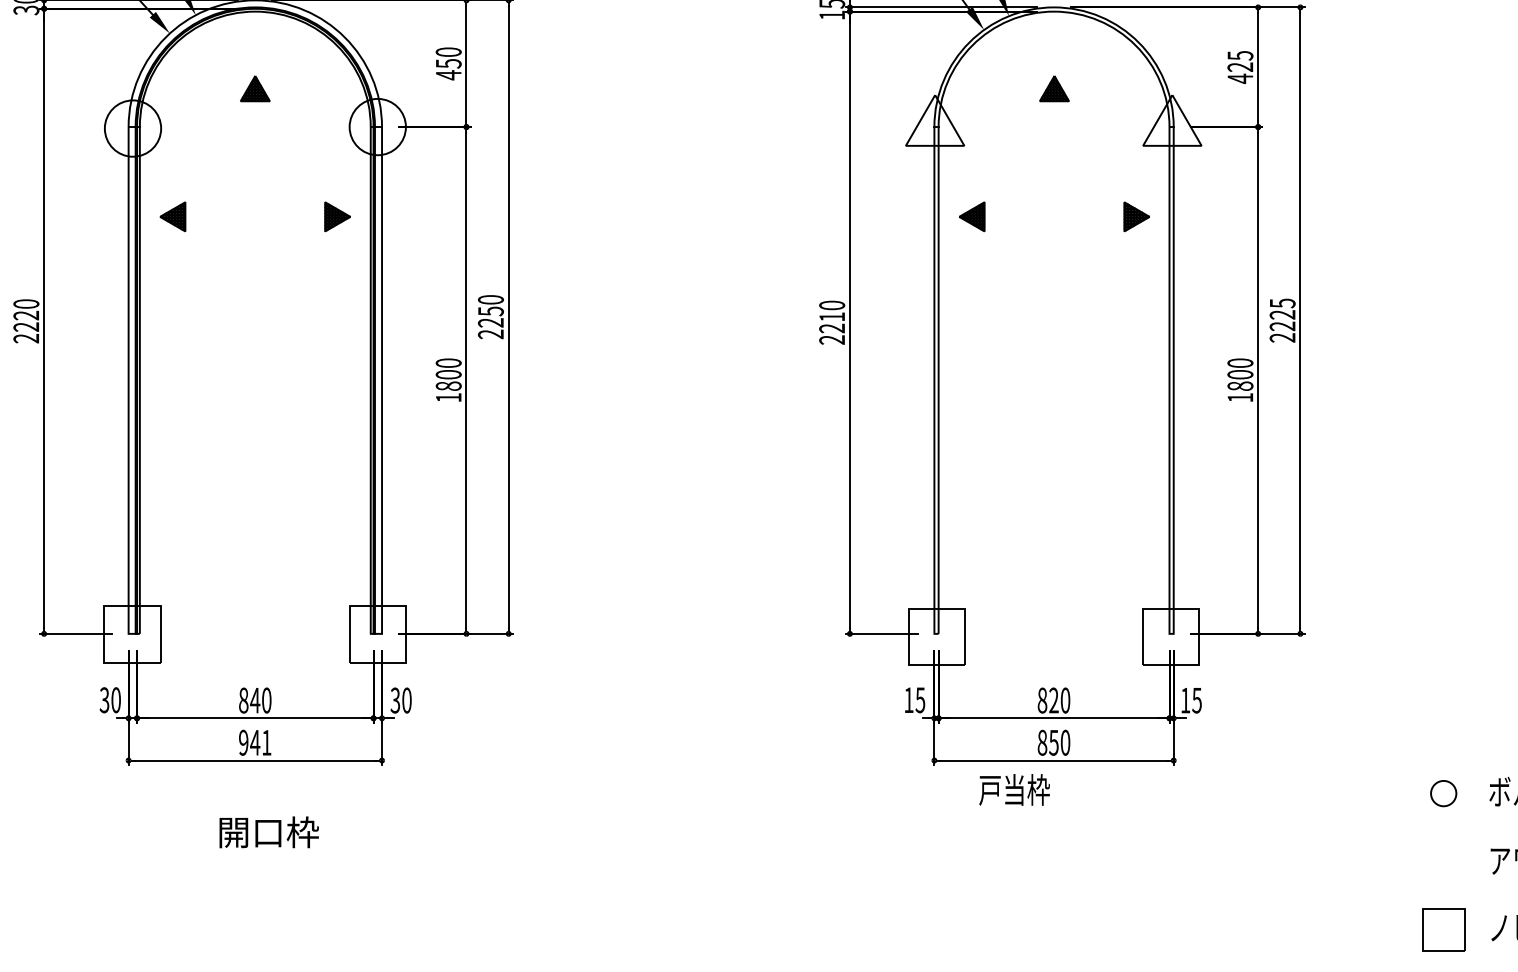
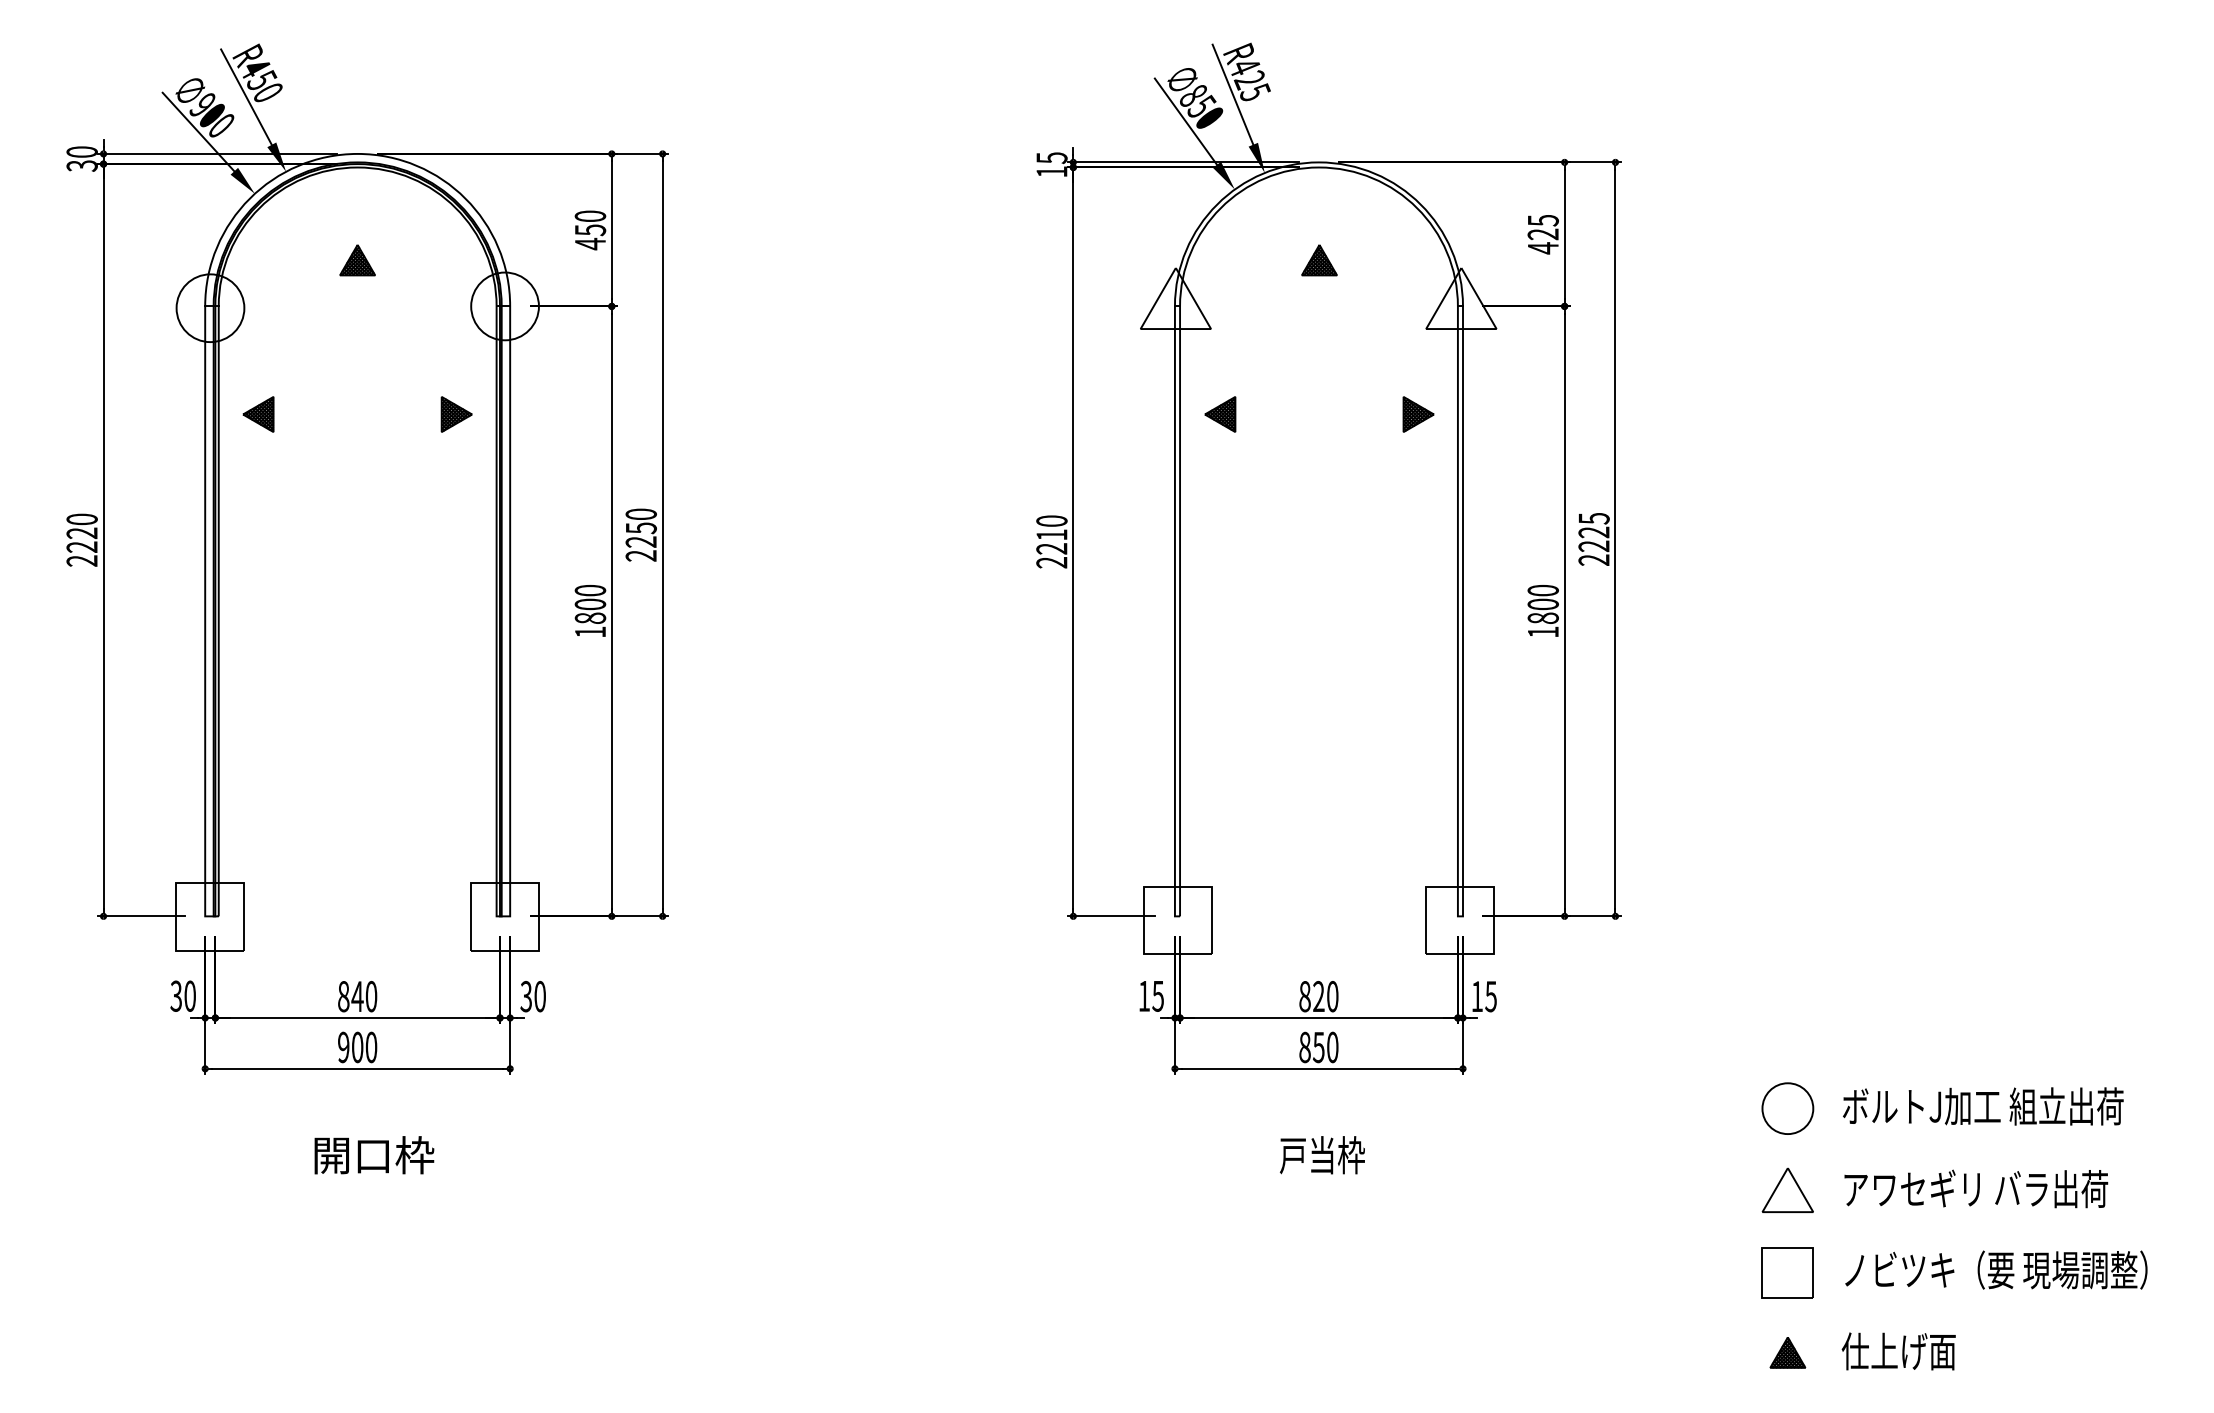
text: (260, 742) -> (364, 1047), 941 -> 900
text: (1014, 790) -> (1322, 1155), moved
circle: (1443, 793) -> (1787, 1108), size x1.67
part: (1443, 860) -> (1787, 1189), added

